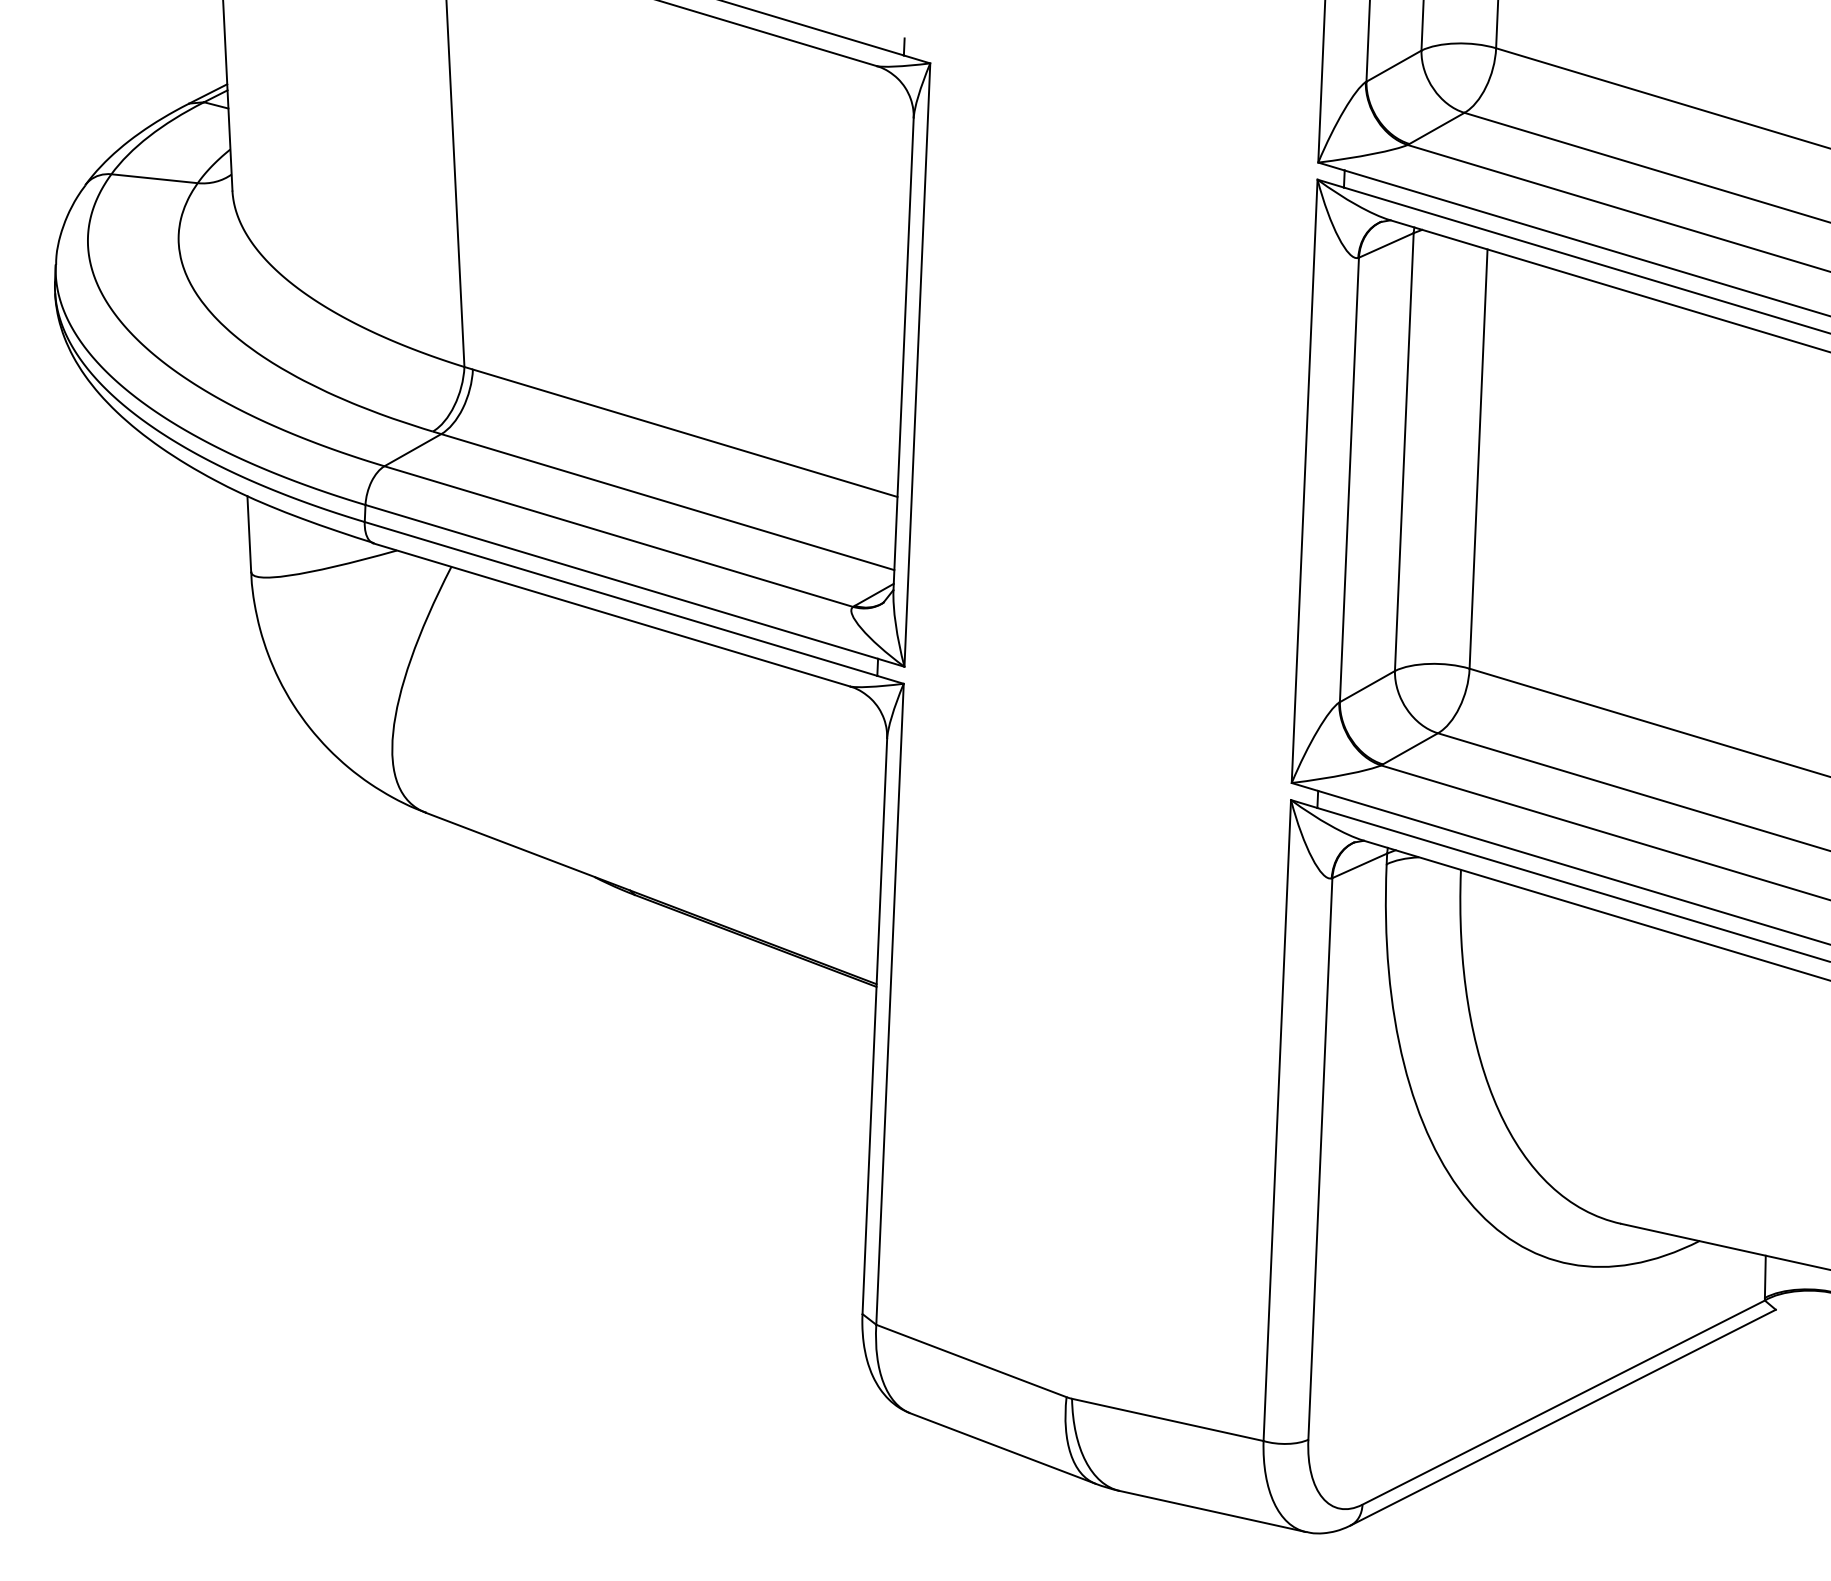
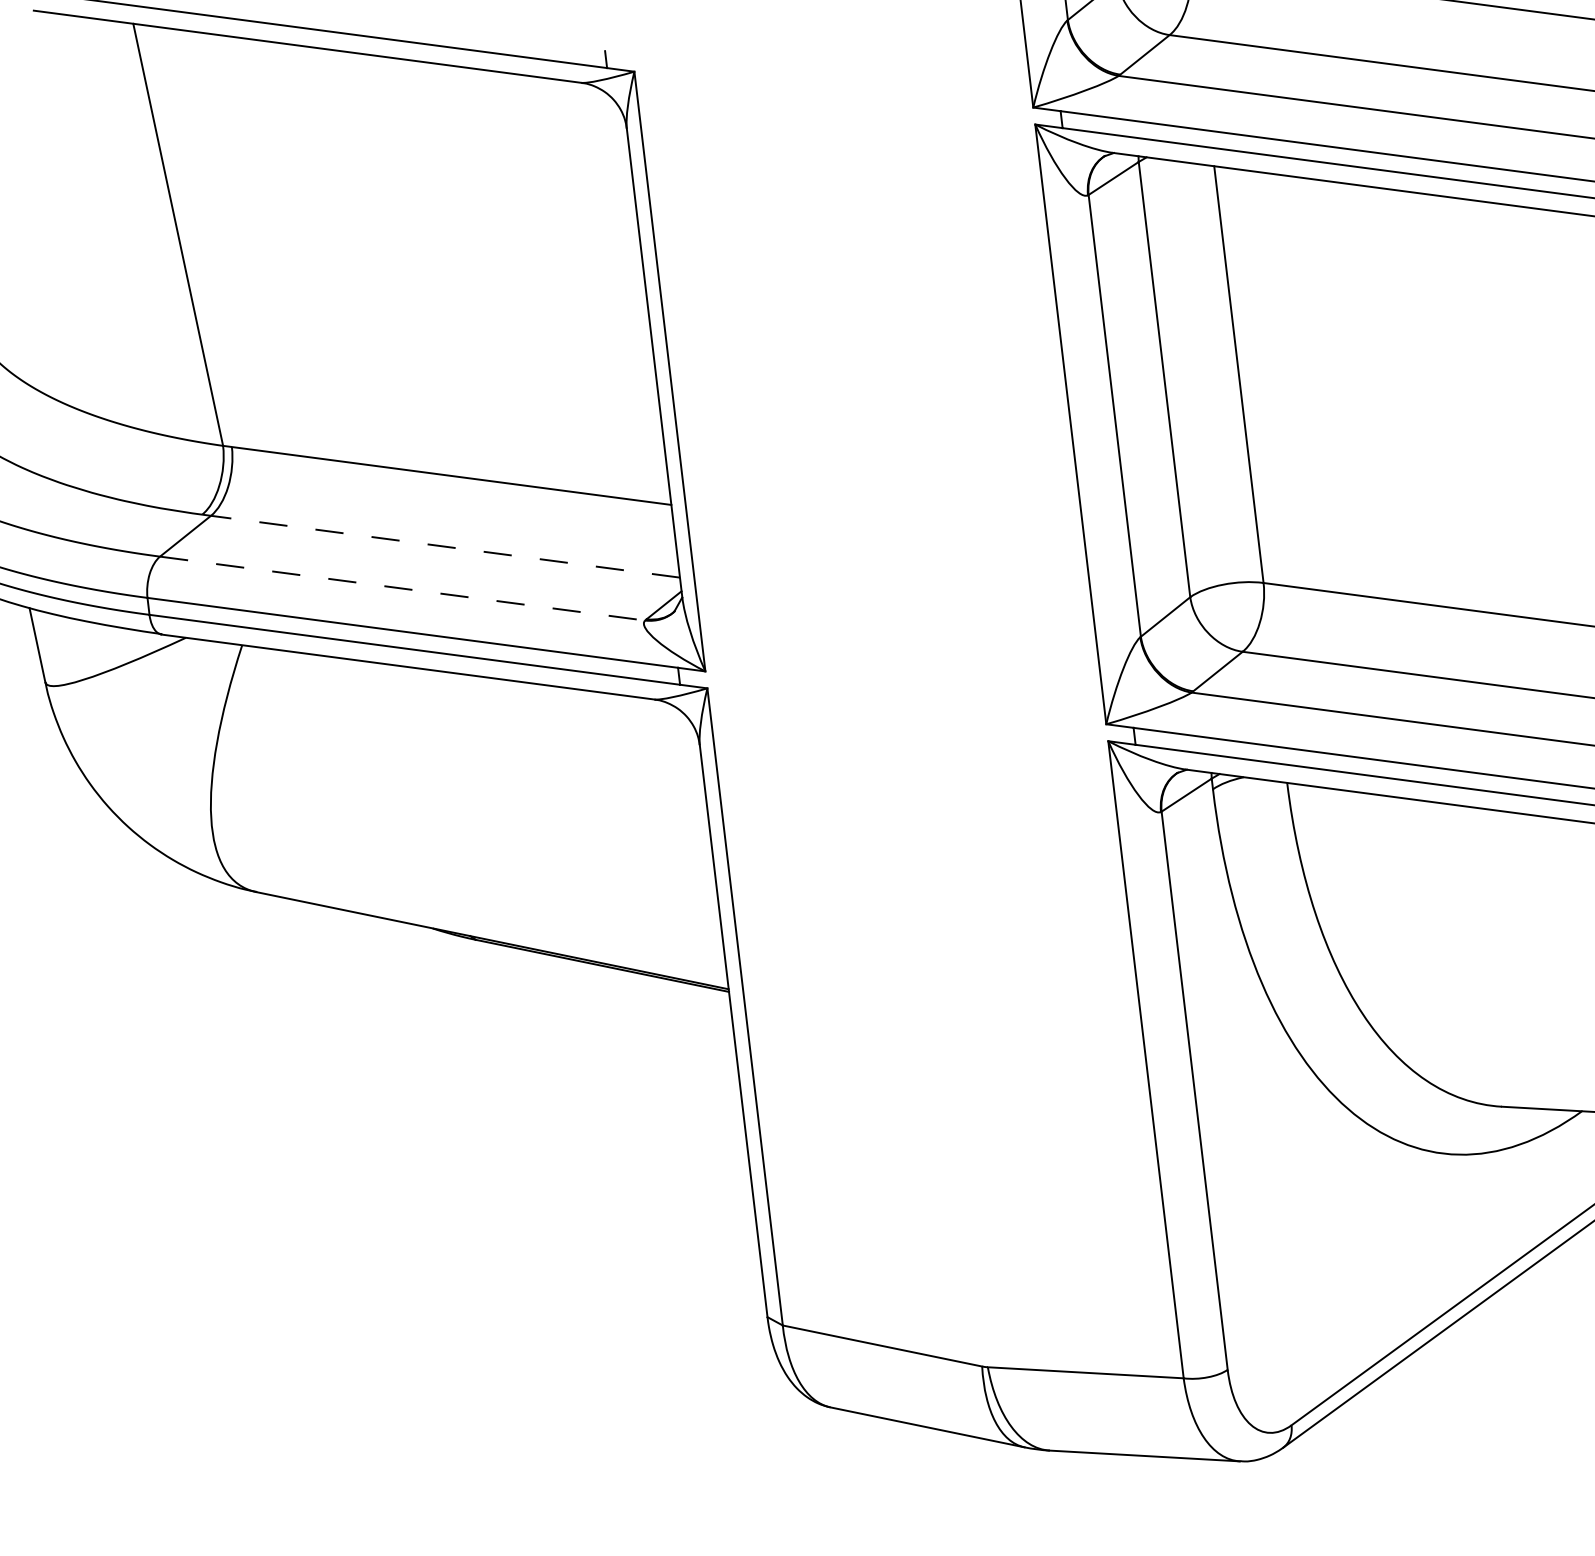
line: (667, 502) -> (445, 547), solid -> dashed
line: (618, 536) -> (402, 588), solid -> dashed

